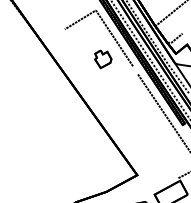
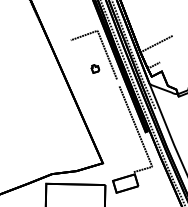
part: (103, 58) -> (95, 68), size x0.6

